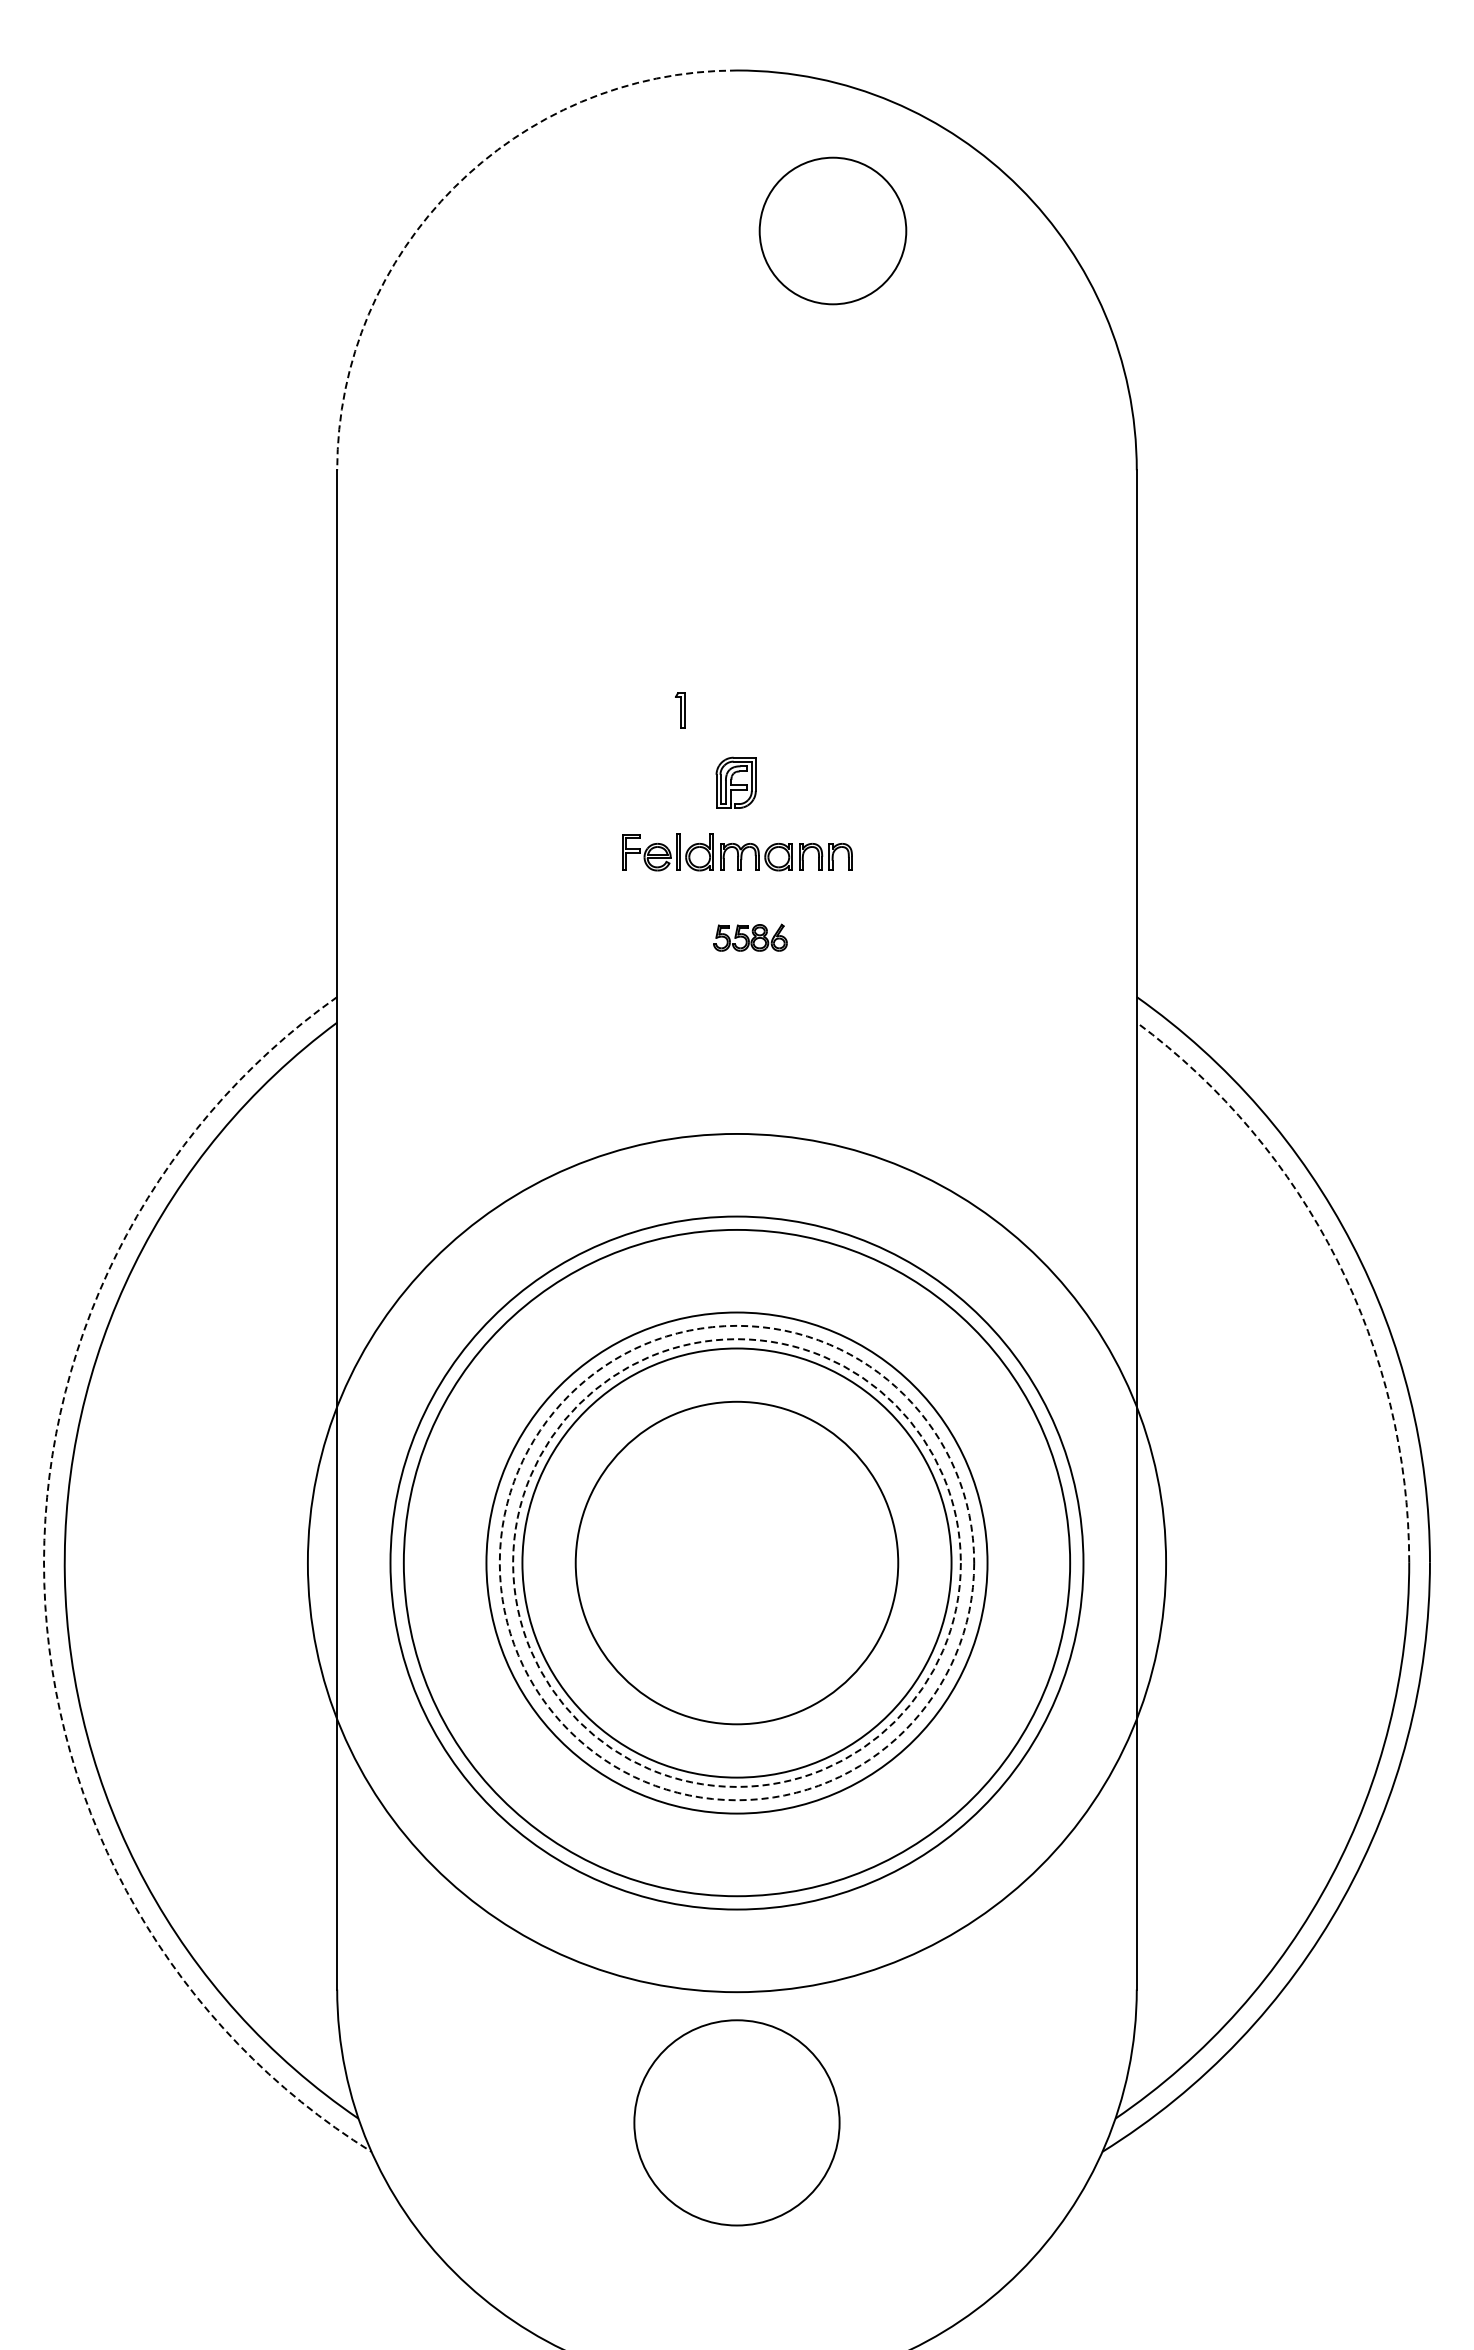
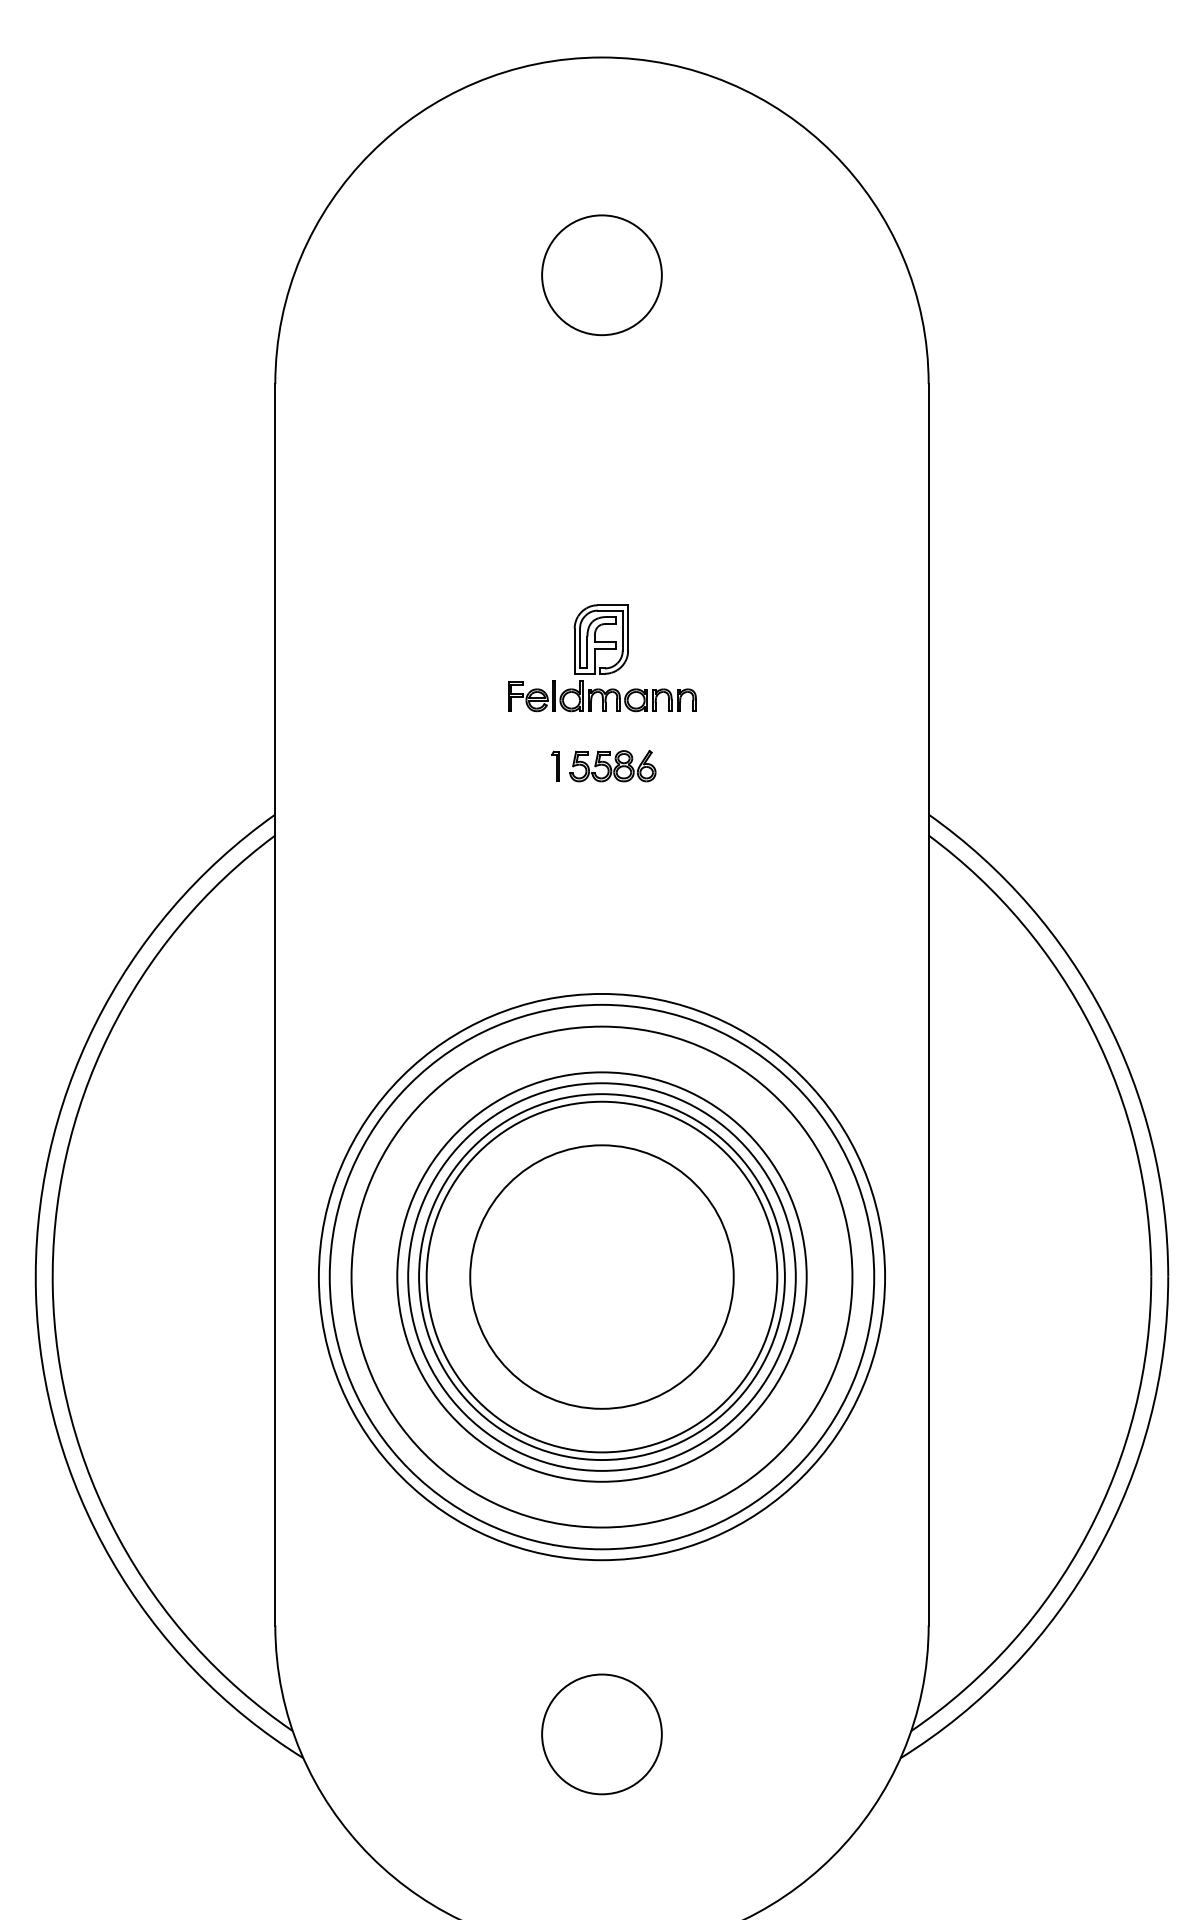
arc: (454, 187) -> (371, 153), dashed -> solid
circle: (832, 230) -> (601, 274), moved
part: (680, 710) -> (555, 765), moved
part: (735, 782) -> (600, 639), size x1.67
part: (750, 937) -> (613, 765), size x1.43
arc: (1337, 1260) -> (1092, 1029), dashed -> solid
circle: (736, 1562) -> (601, 1276), dashed -> solid
circle: (736, 1562) -> (601, 1276), dashed -> solid
circle: (736, 1562) -> (601, 1276), size x0.71
arc: (44, 1583) -> (36, 1293), dashed -> solid
circle: (736, 2122) -> (601, 1734), size x0.71

